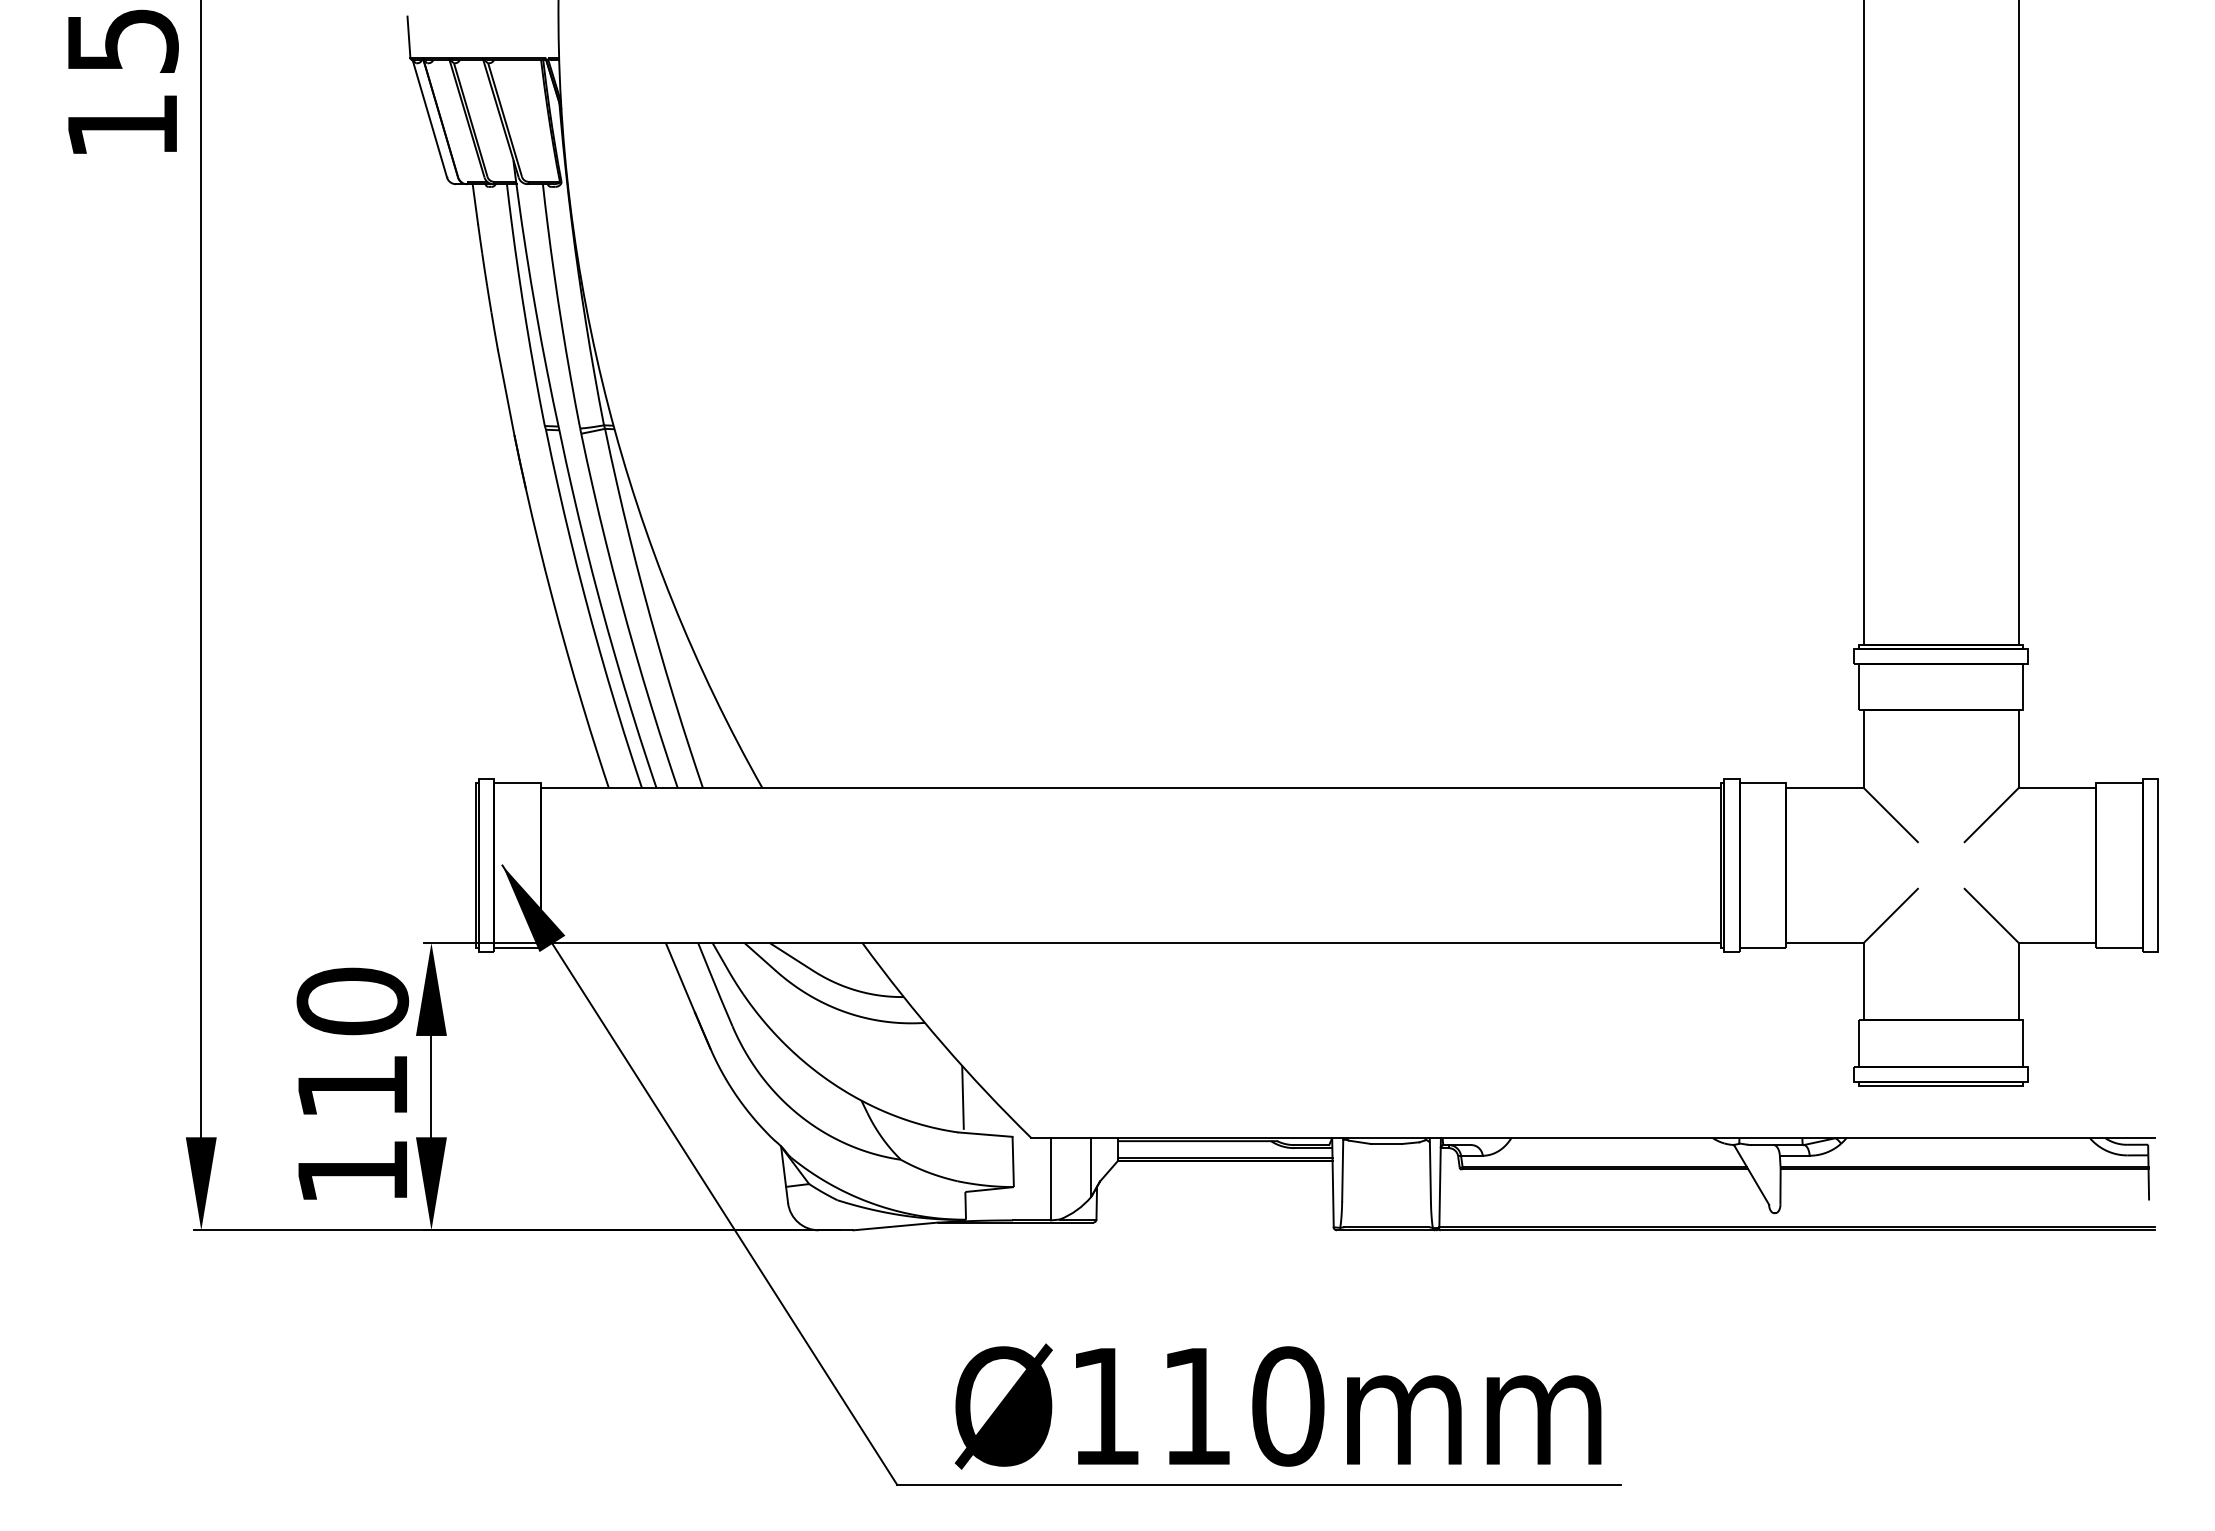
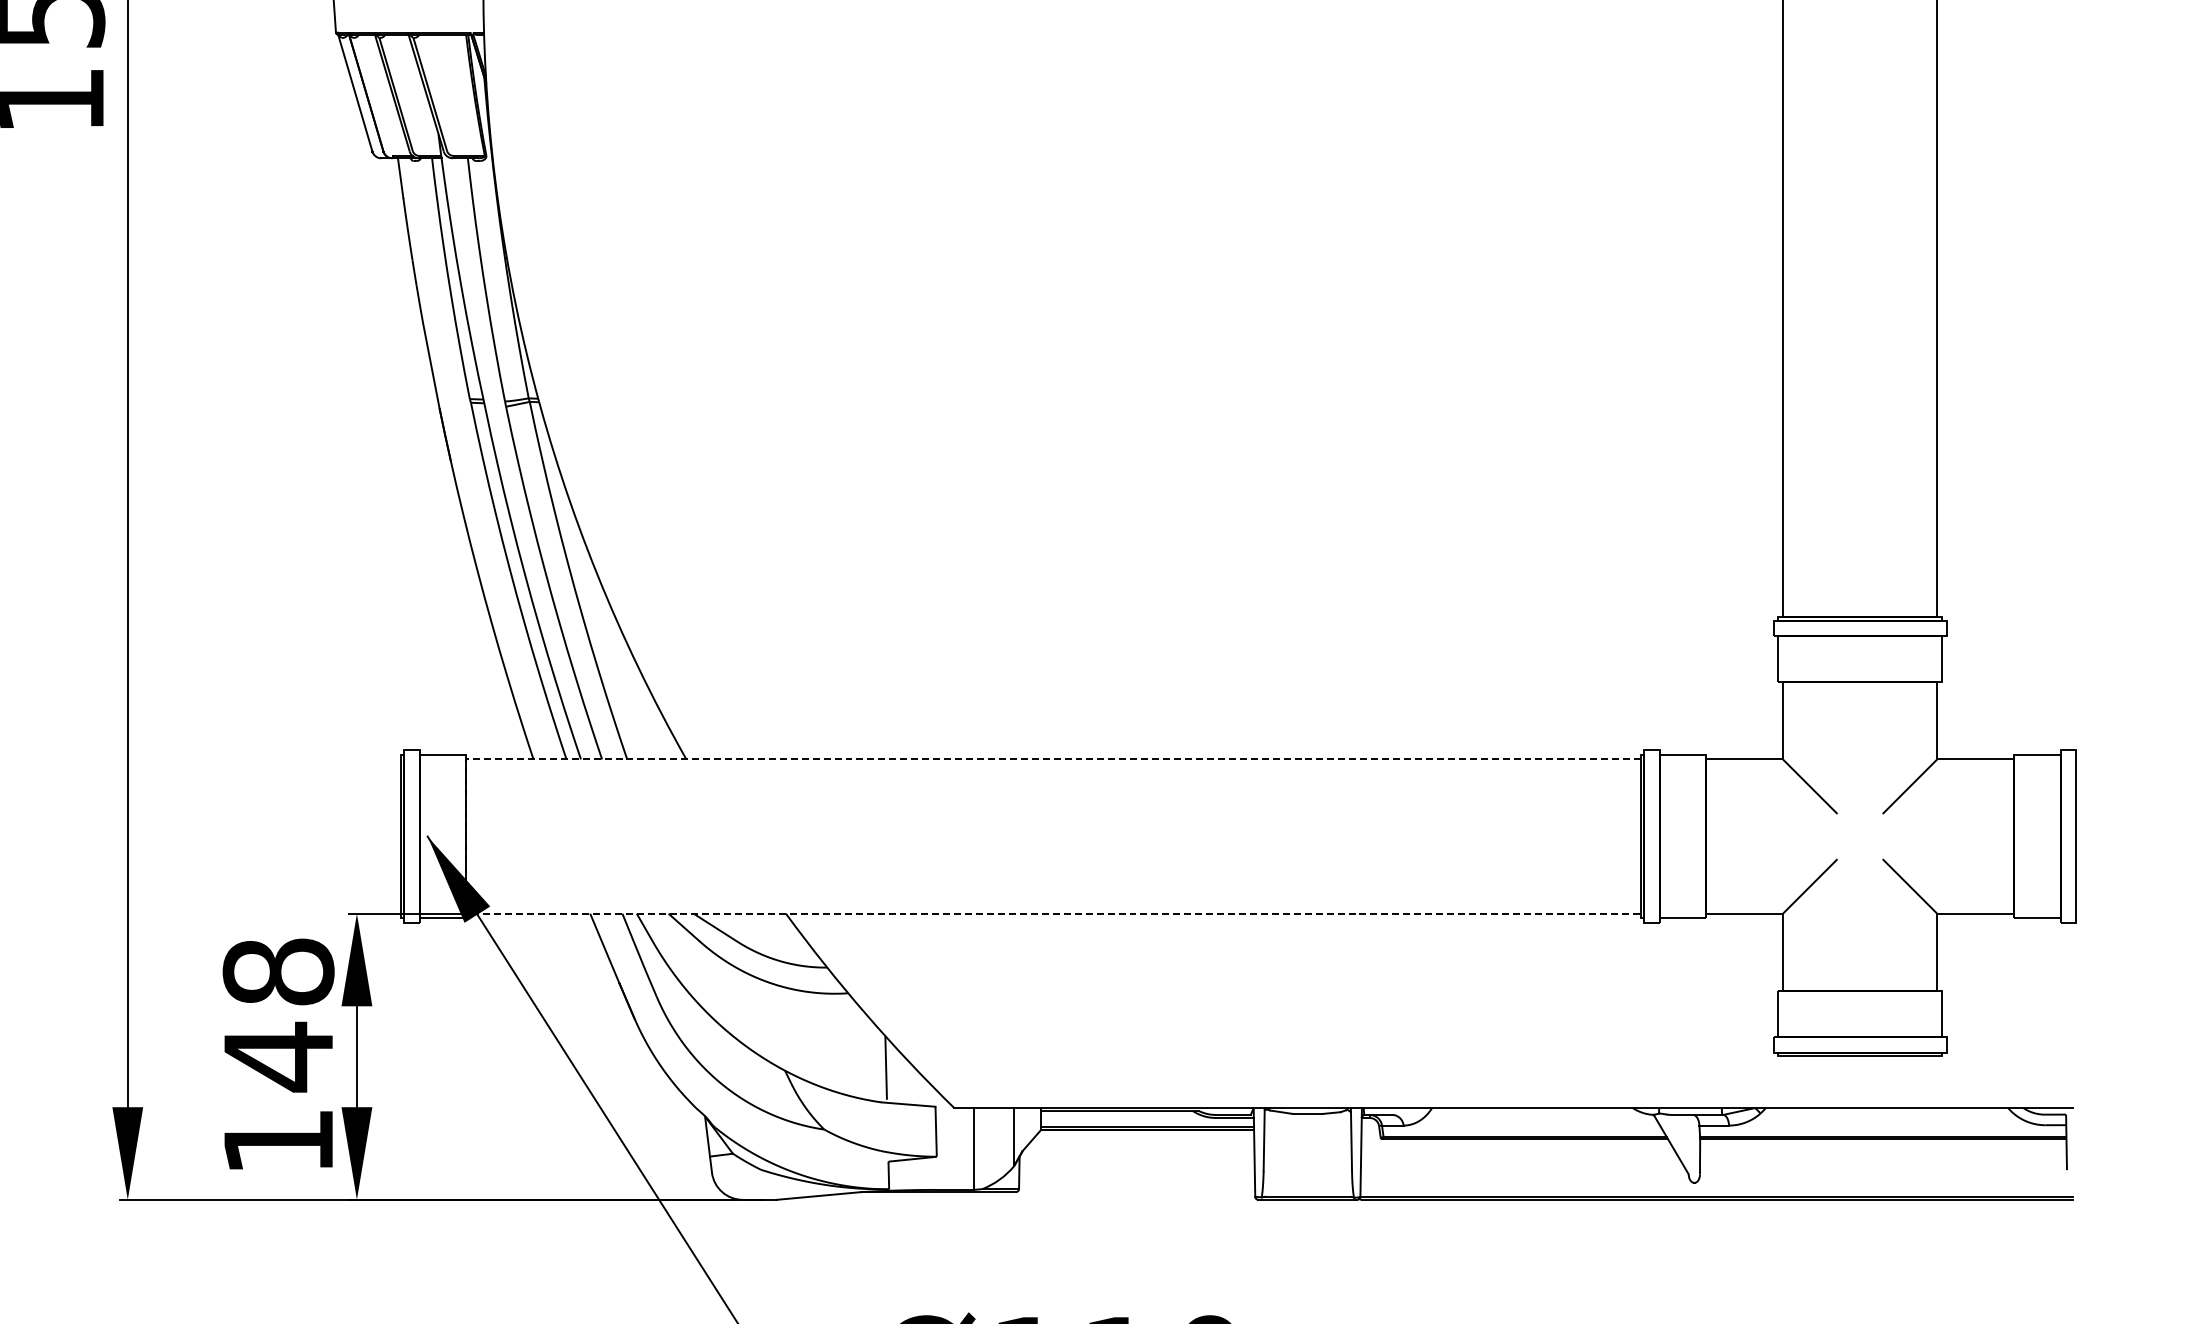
line: (540, 865) -> (465, 836), solid -> dashed
text: (352, 1044) -> (278, 1014), 110 -> 148

